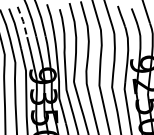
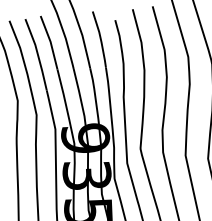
line: (23, 22) -> (50, 43), dashed -> solid

